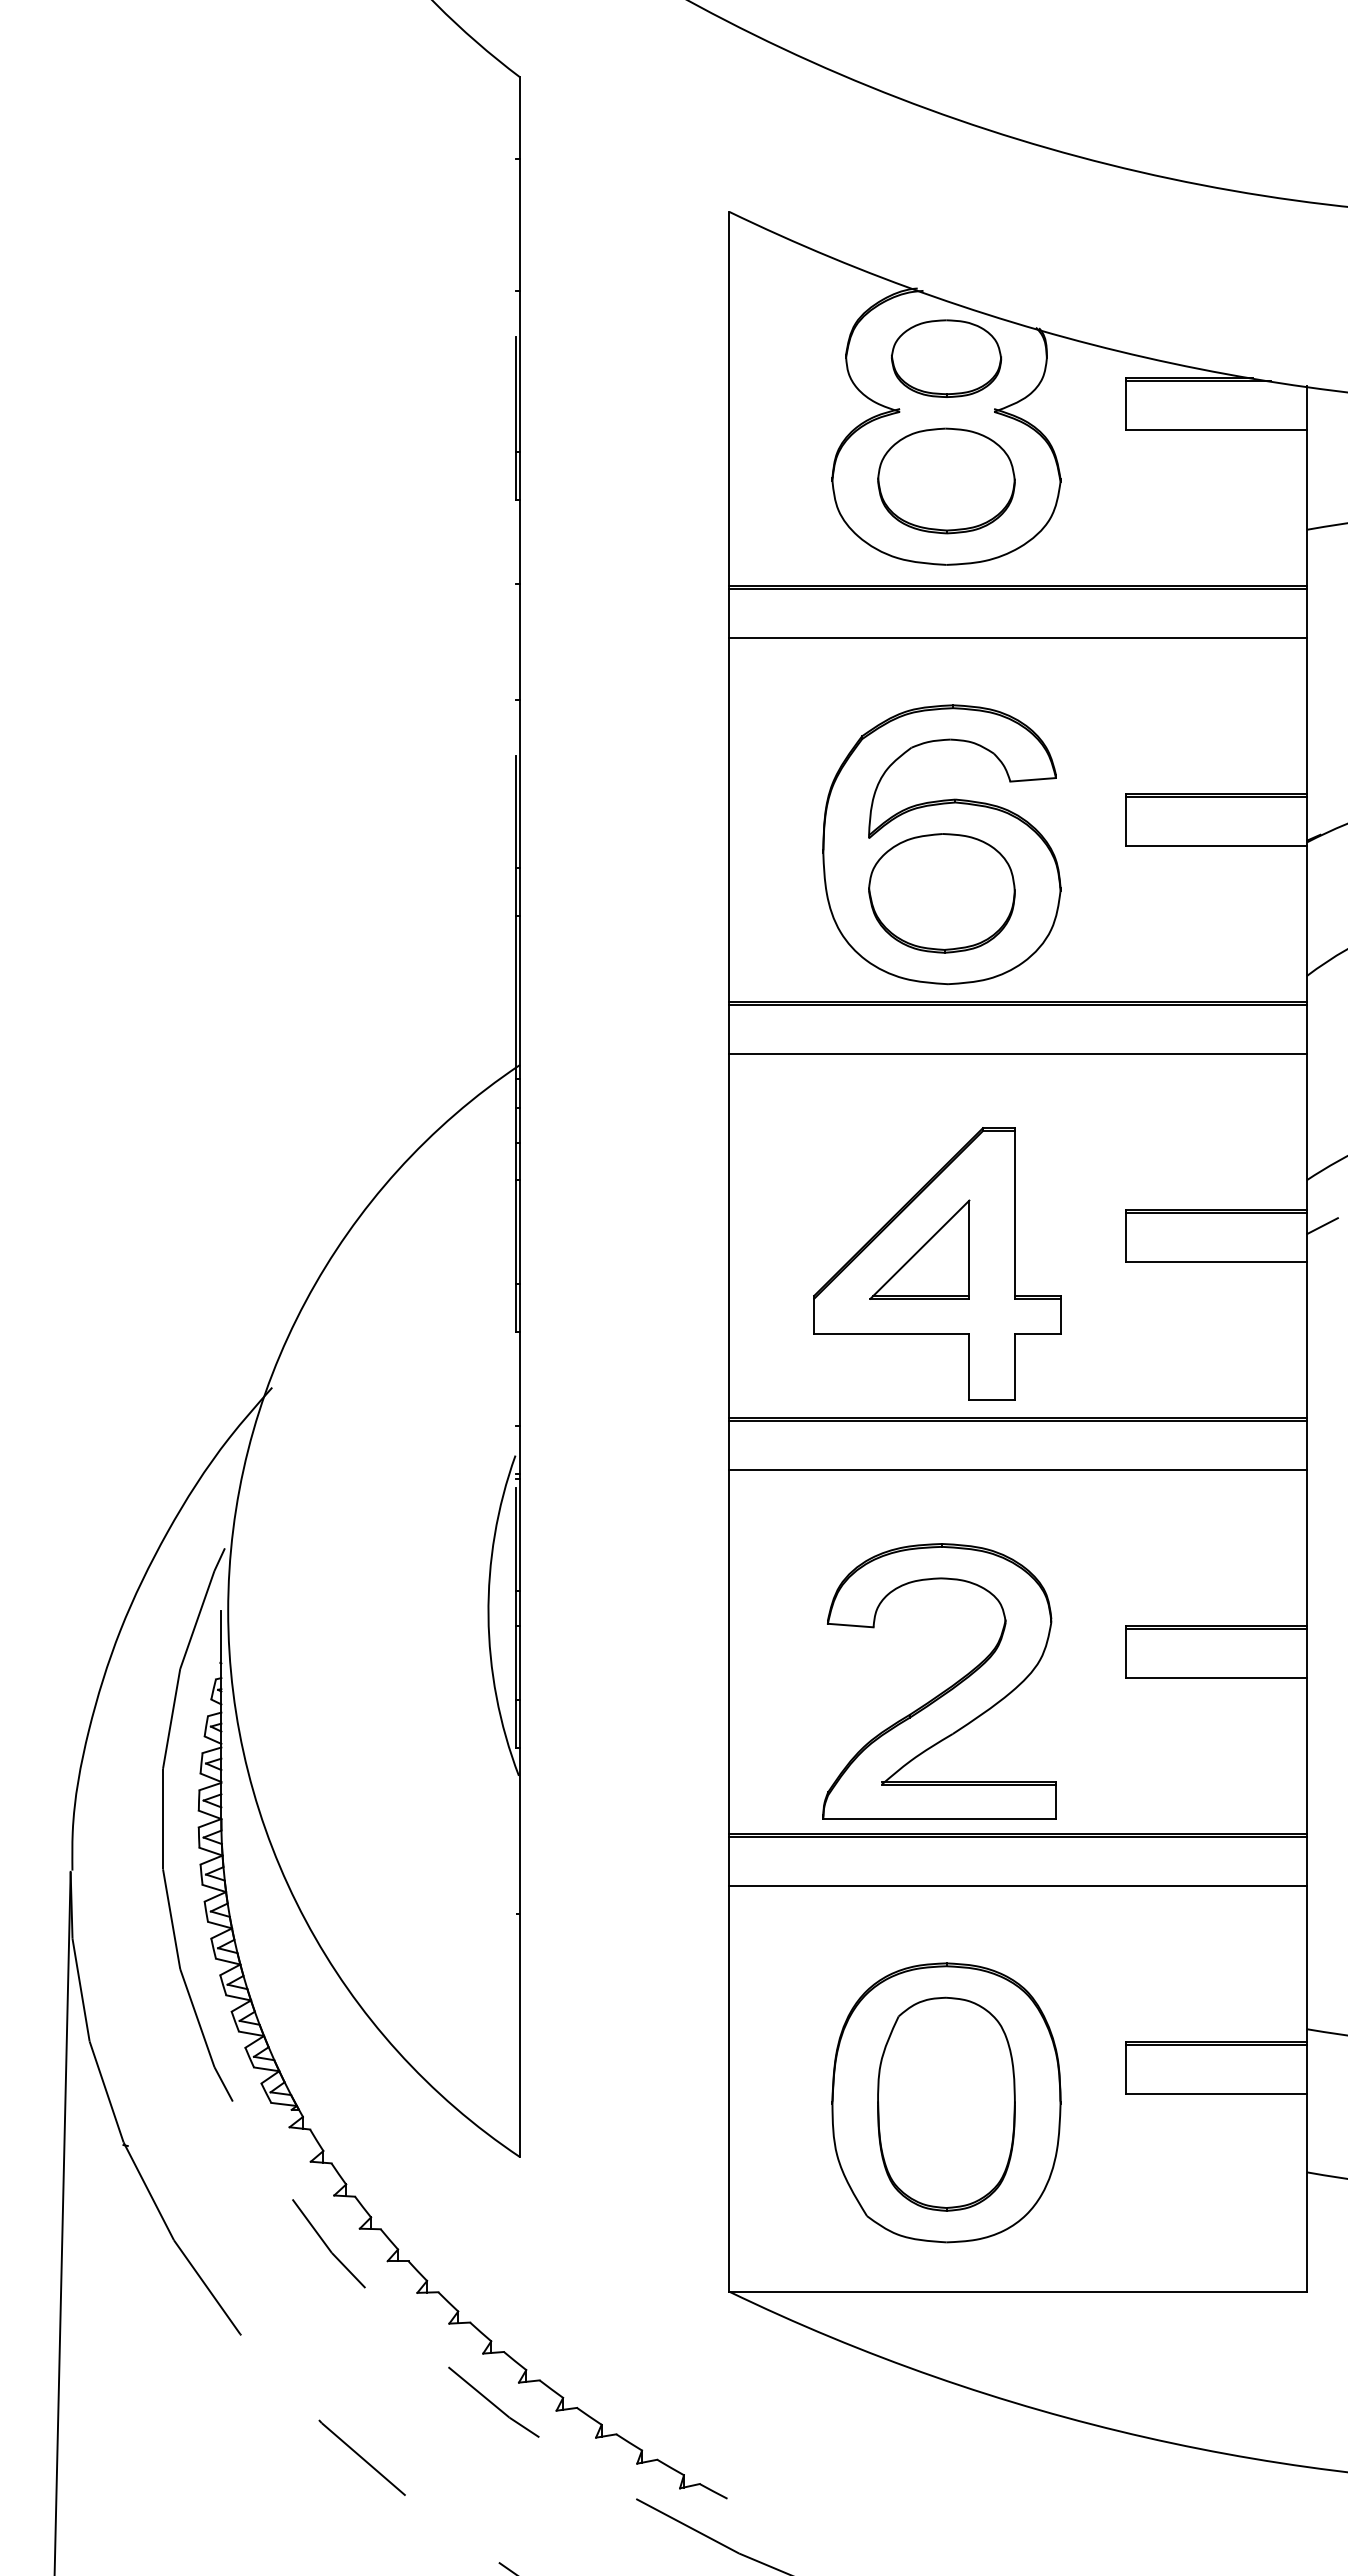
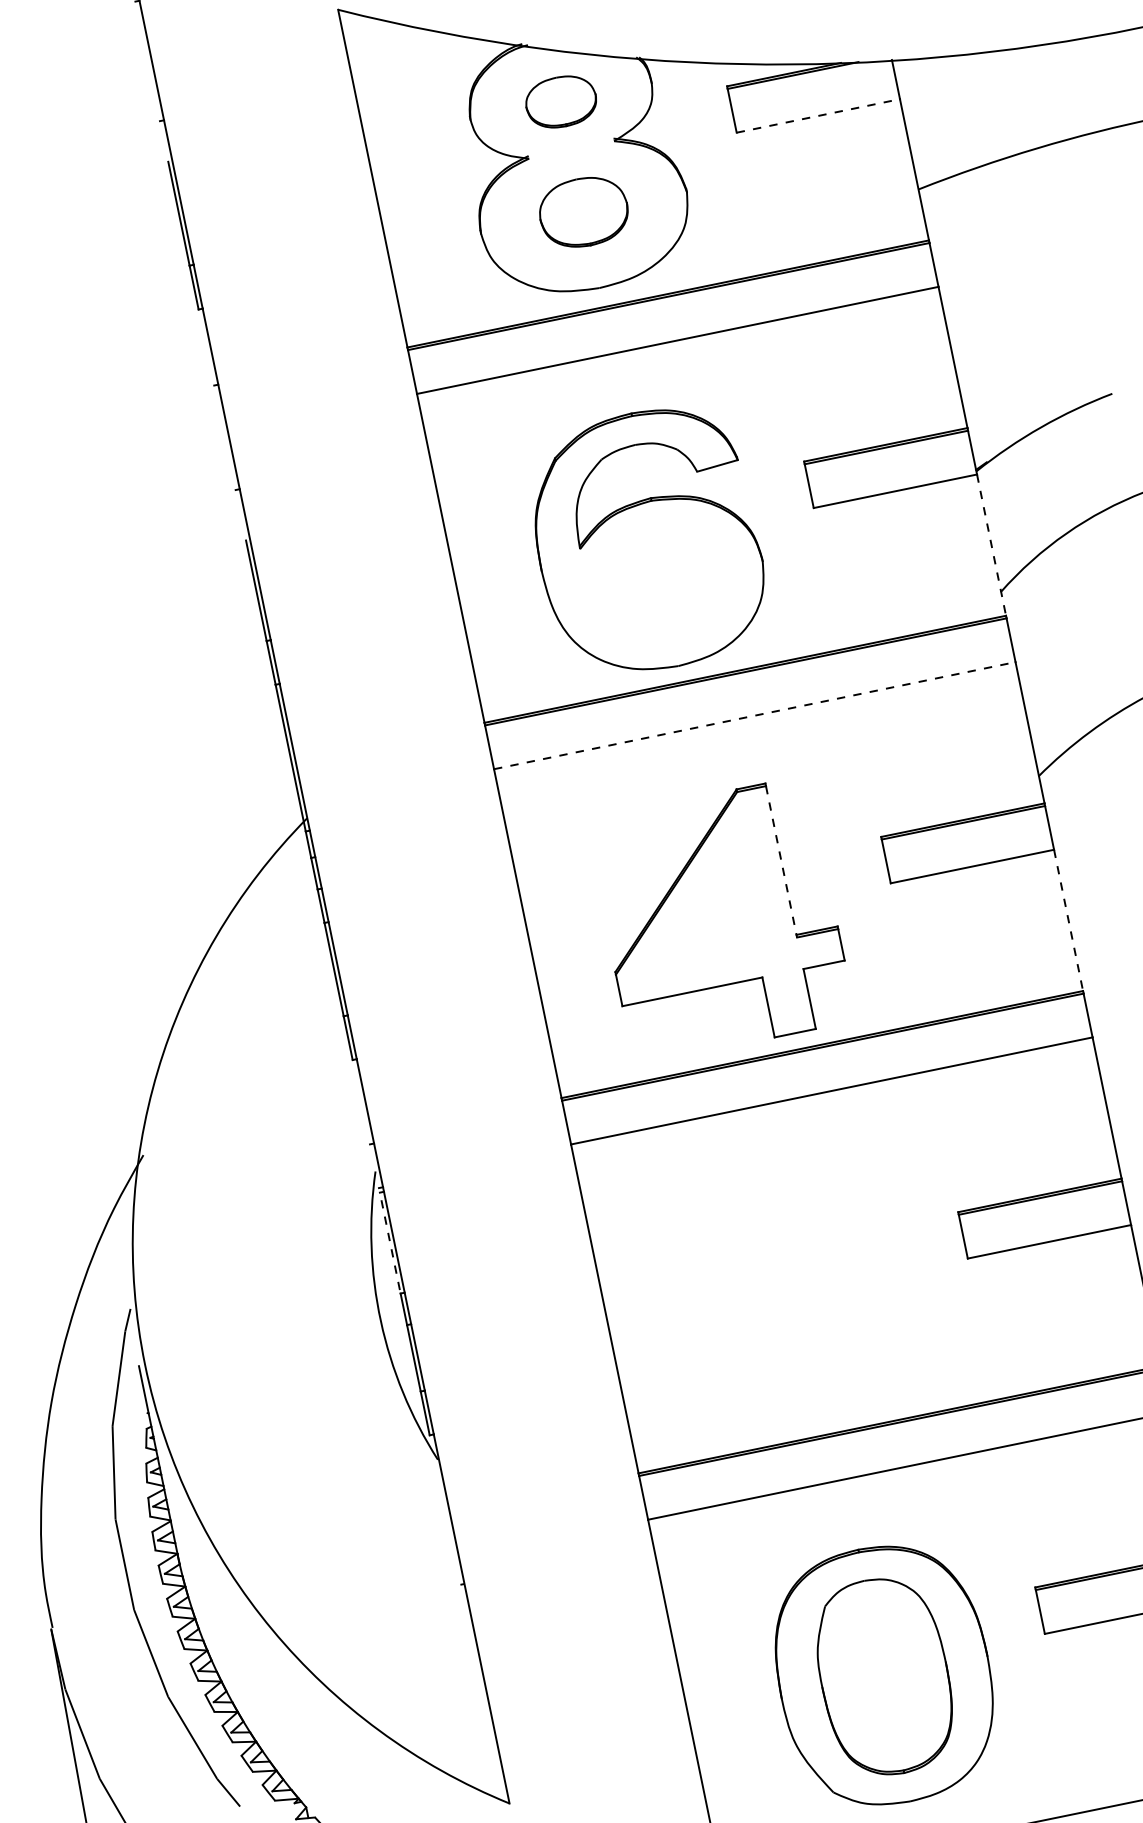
part: (946, 358) -> (561, 101), size x0.7
line: (1216, 429) -> (817, 115), solid -> dashed
part: (946, 480) -> (583, 211), size x0.7
part: (941, 893) -> (655, 585), removed
line: (1307, 924) -> (991, 545), solid -> dashed
line: (1018, 1053) -> (754, 715), solid -> dashed
line: (1014, 1214) -> (781, 861), solid -> dashed
line: (1322, 1225) -> (1060, 814), removed
part: (919, 1249) -> (701, 910), removed
line: (1307, 1340) -> (1068, 920), solid -> dashed
line: (515, 1539) -> (391, 1247), solid -> dashed
part: (945, 1689) -> (806, 1302), removed

